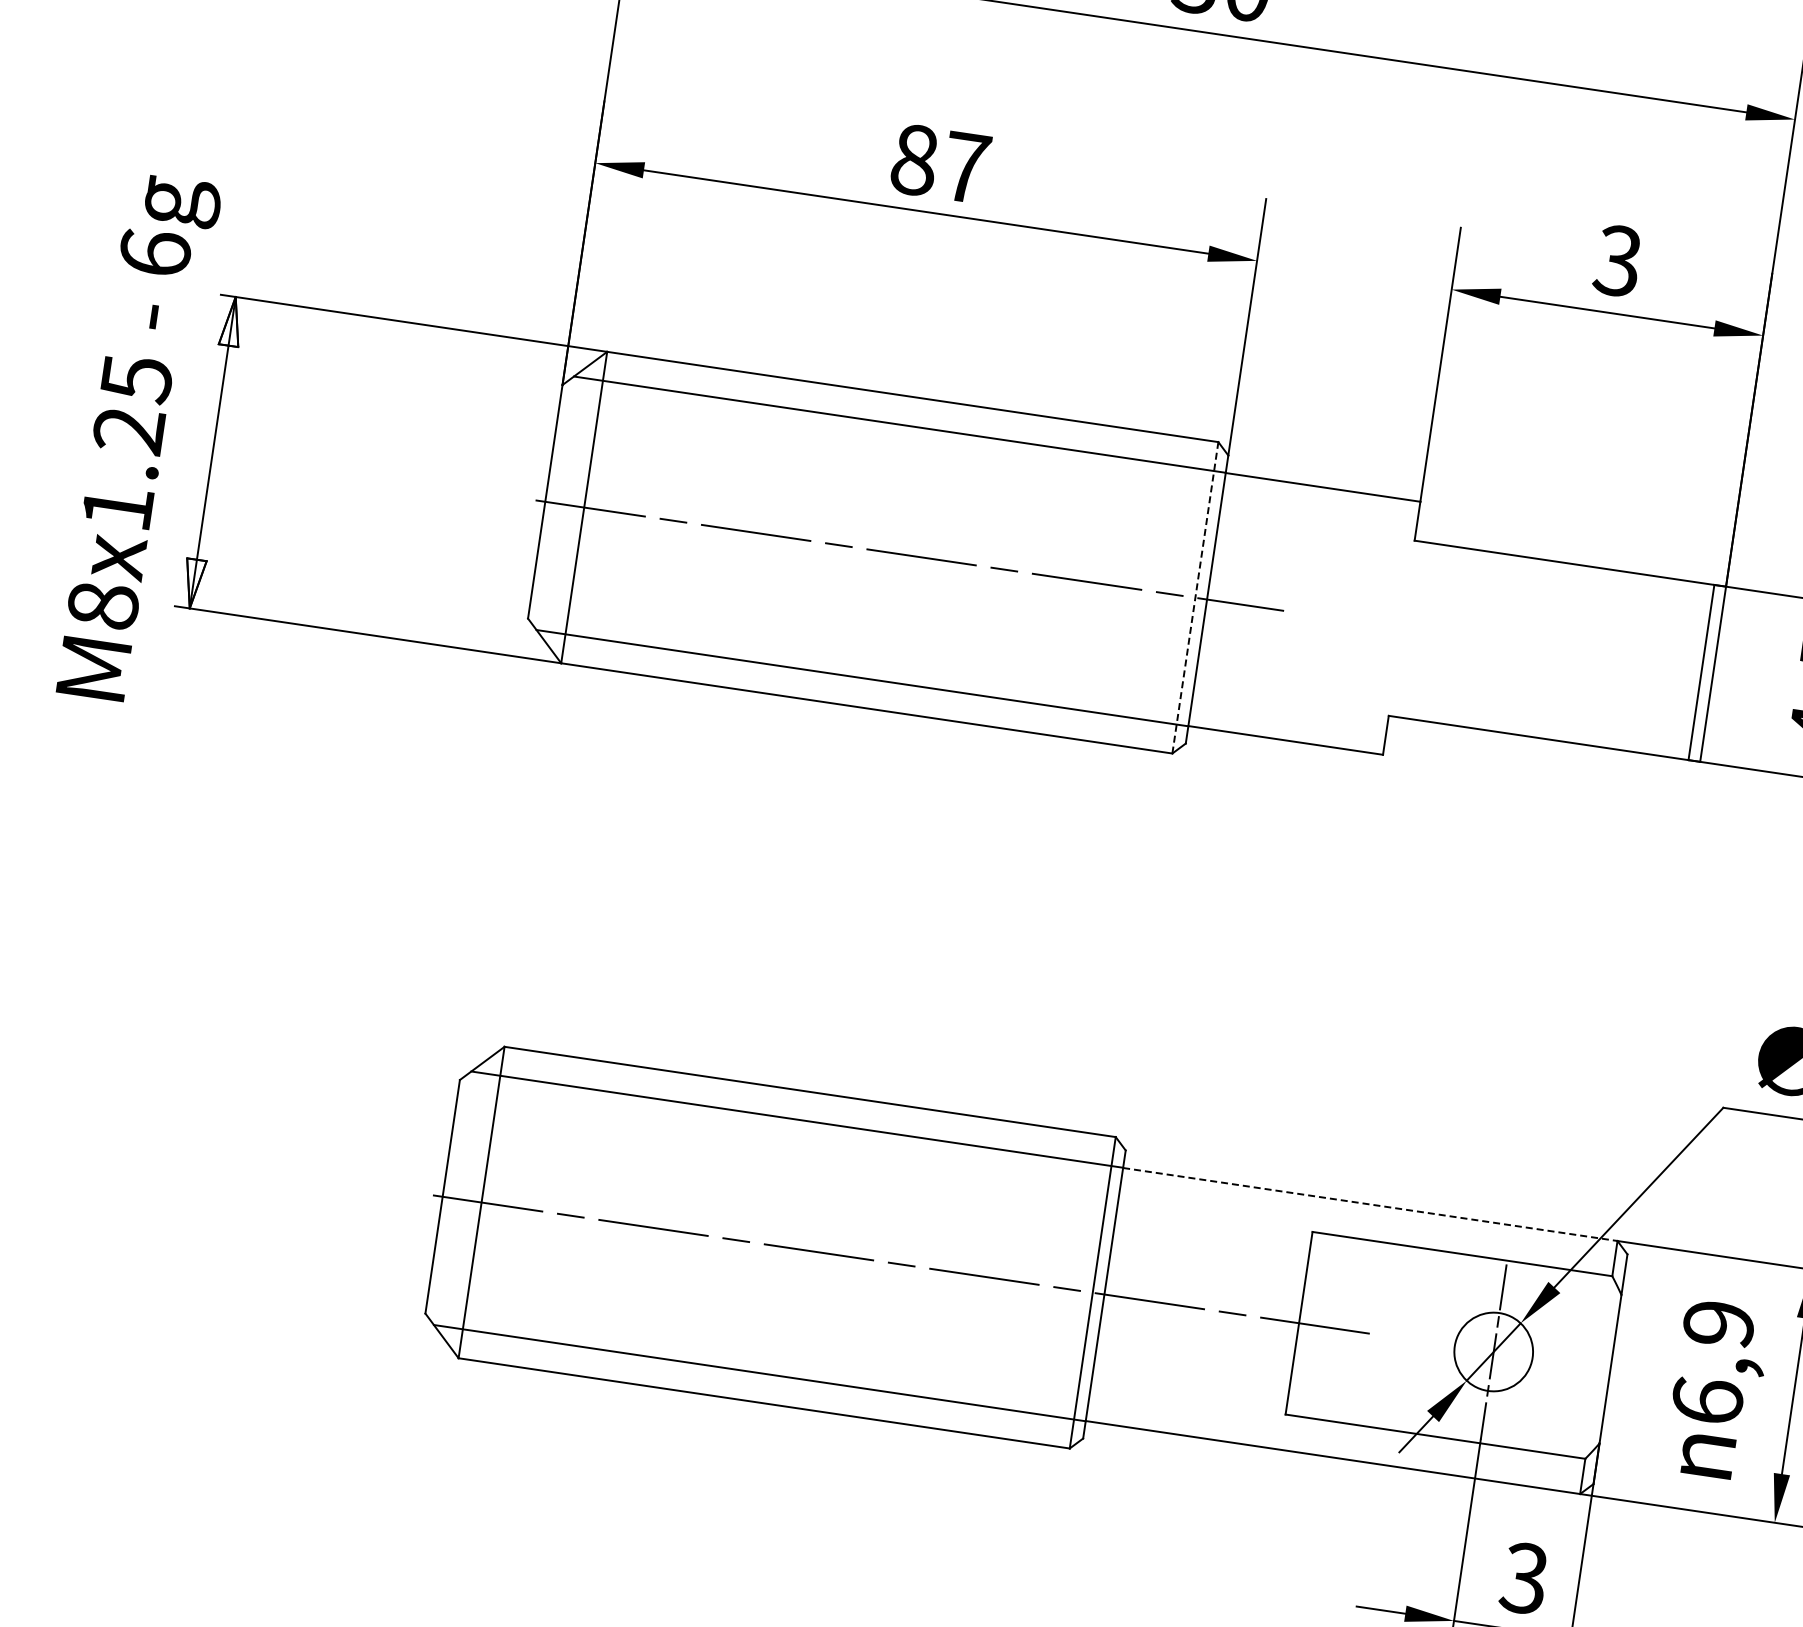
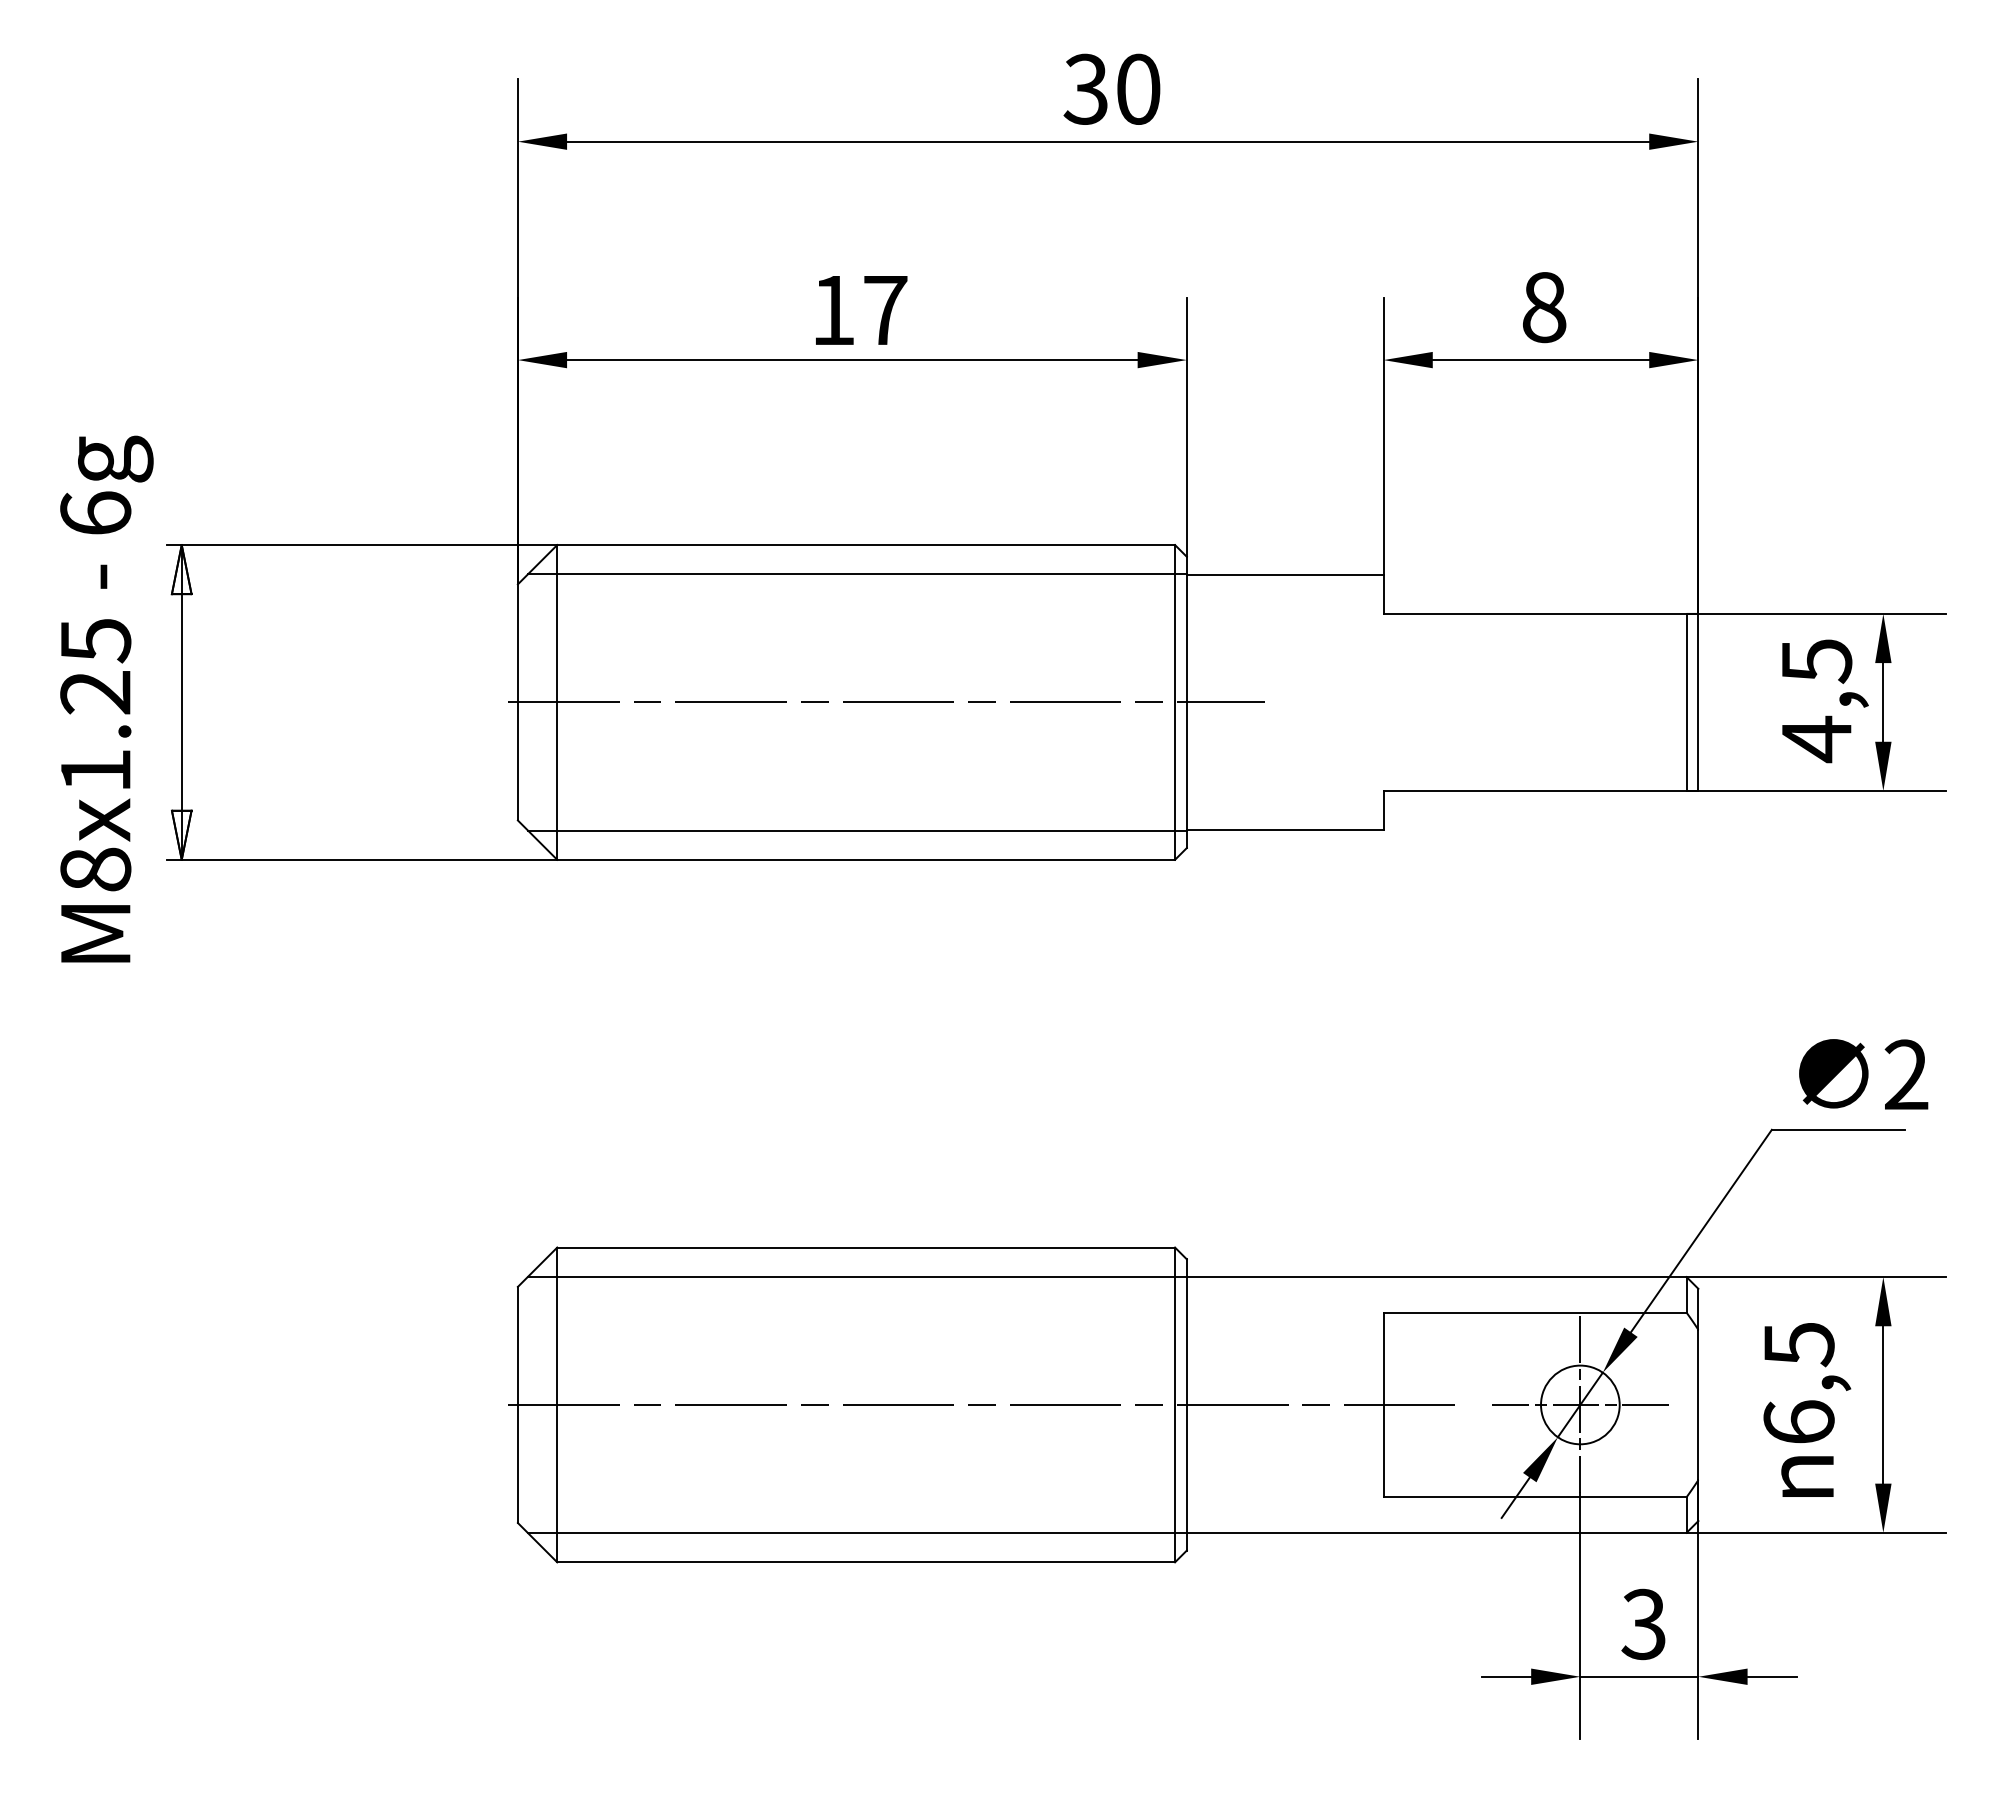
text: (914, 160) -> (833, 310), 87 -> 17
text: (1617, 260) -> (1543, 307), 3 -> 8
line: (1195, 596) -> (1175, 701), dashed -> solid
line: (1370, 1204) -> (1436, 1277), dashed -> solid
text: (1718, 1325) -> (1798, 1345), 6,9 -> 6,5
line: (1492, 1351) -> (1579, 1404), added

